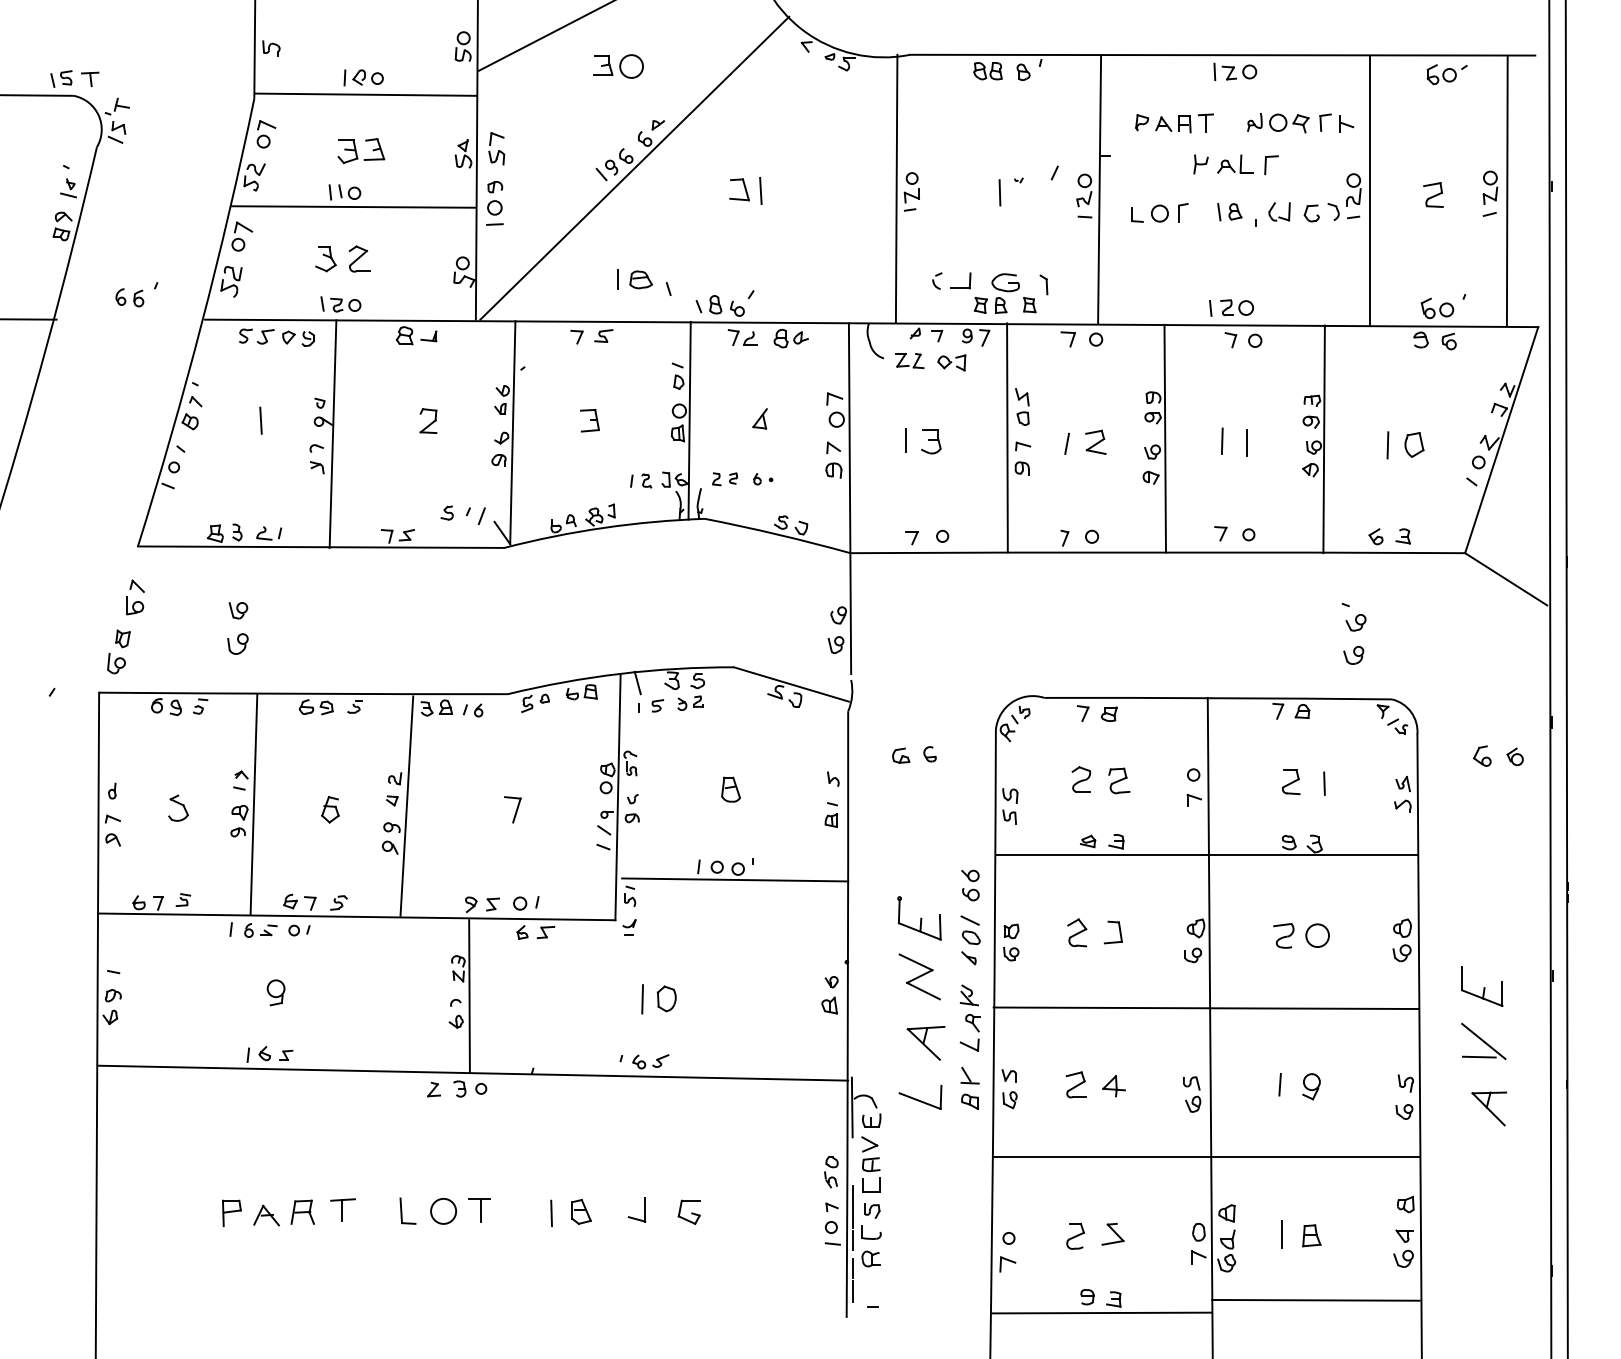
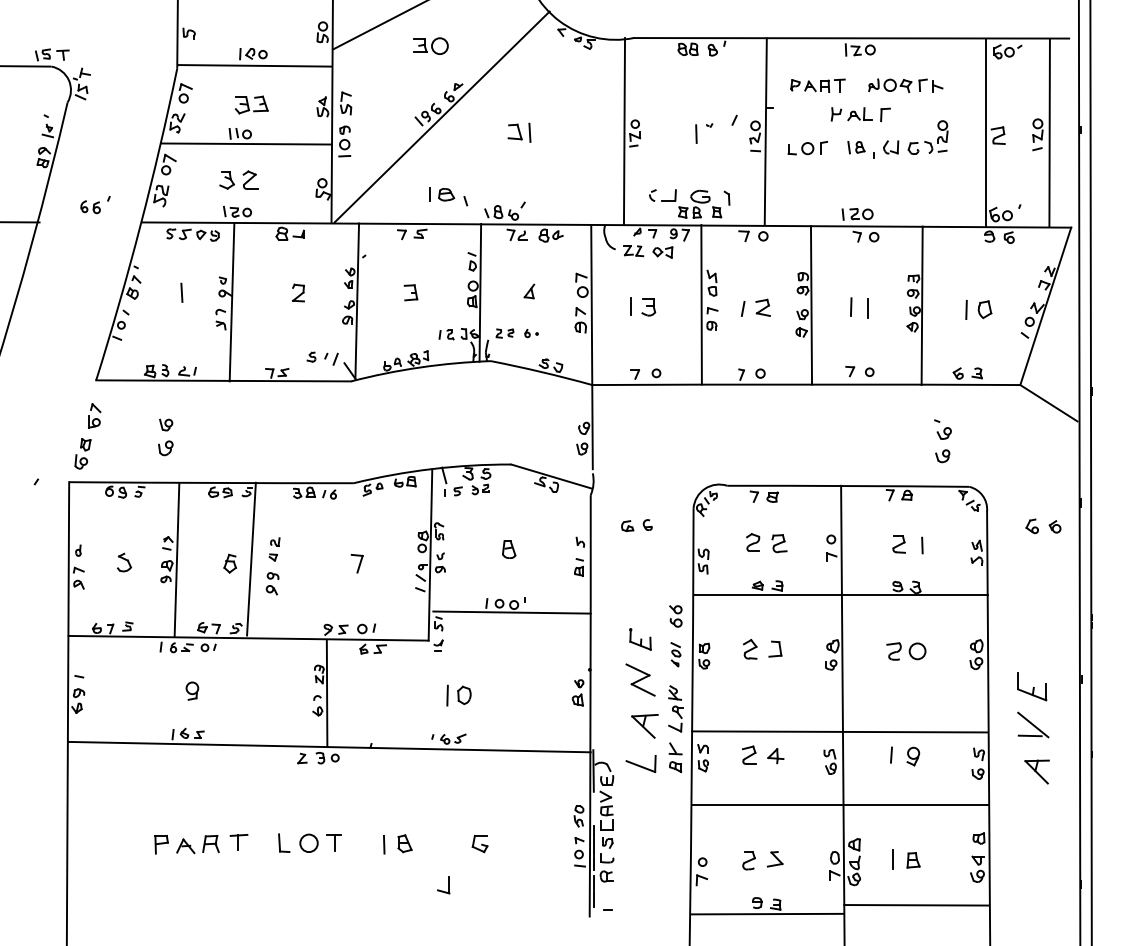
line: (1370, 190) -> (986, 132), moved
line: (406, 805) -> (251, 558), moved
part: (919, 918) -> (640, 639), size x0.7
part: (969, 940) -> (675, 654), size x0.7
line: (1205, 1007) -> (839, 731), moved
part: (636, 1210) -> (443, 885), moved

